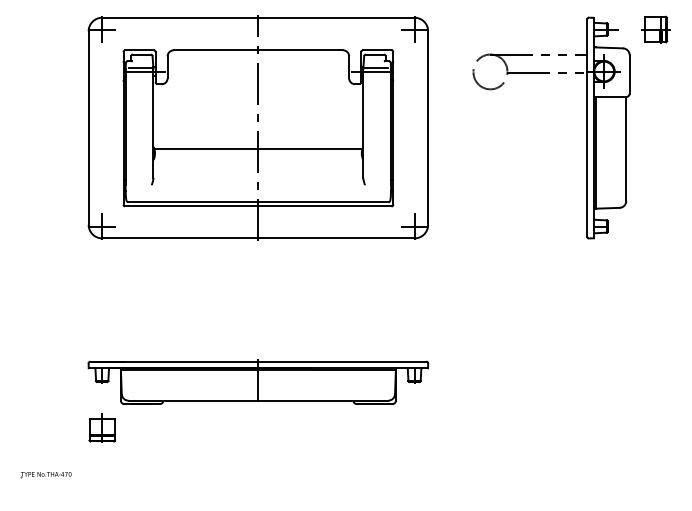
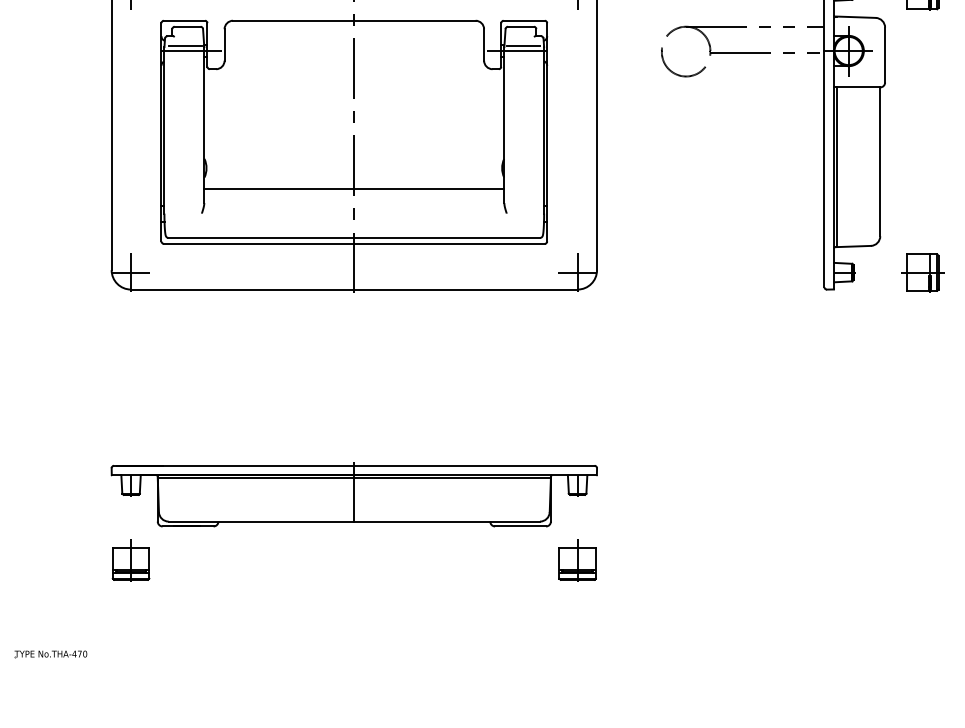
line: (258, 149) -> (354, 189), moved
part: (655, 226) -> (922, 272), added
part: (414, 427) -> (577, 559), added
part: (45, 475) -> (49, 655), moved

